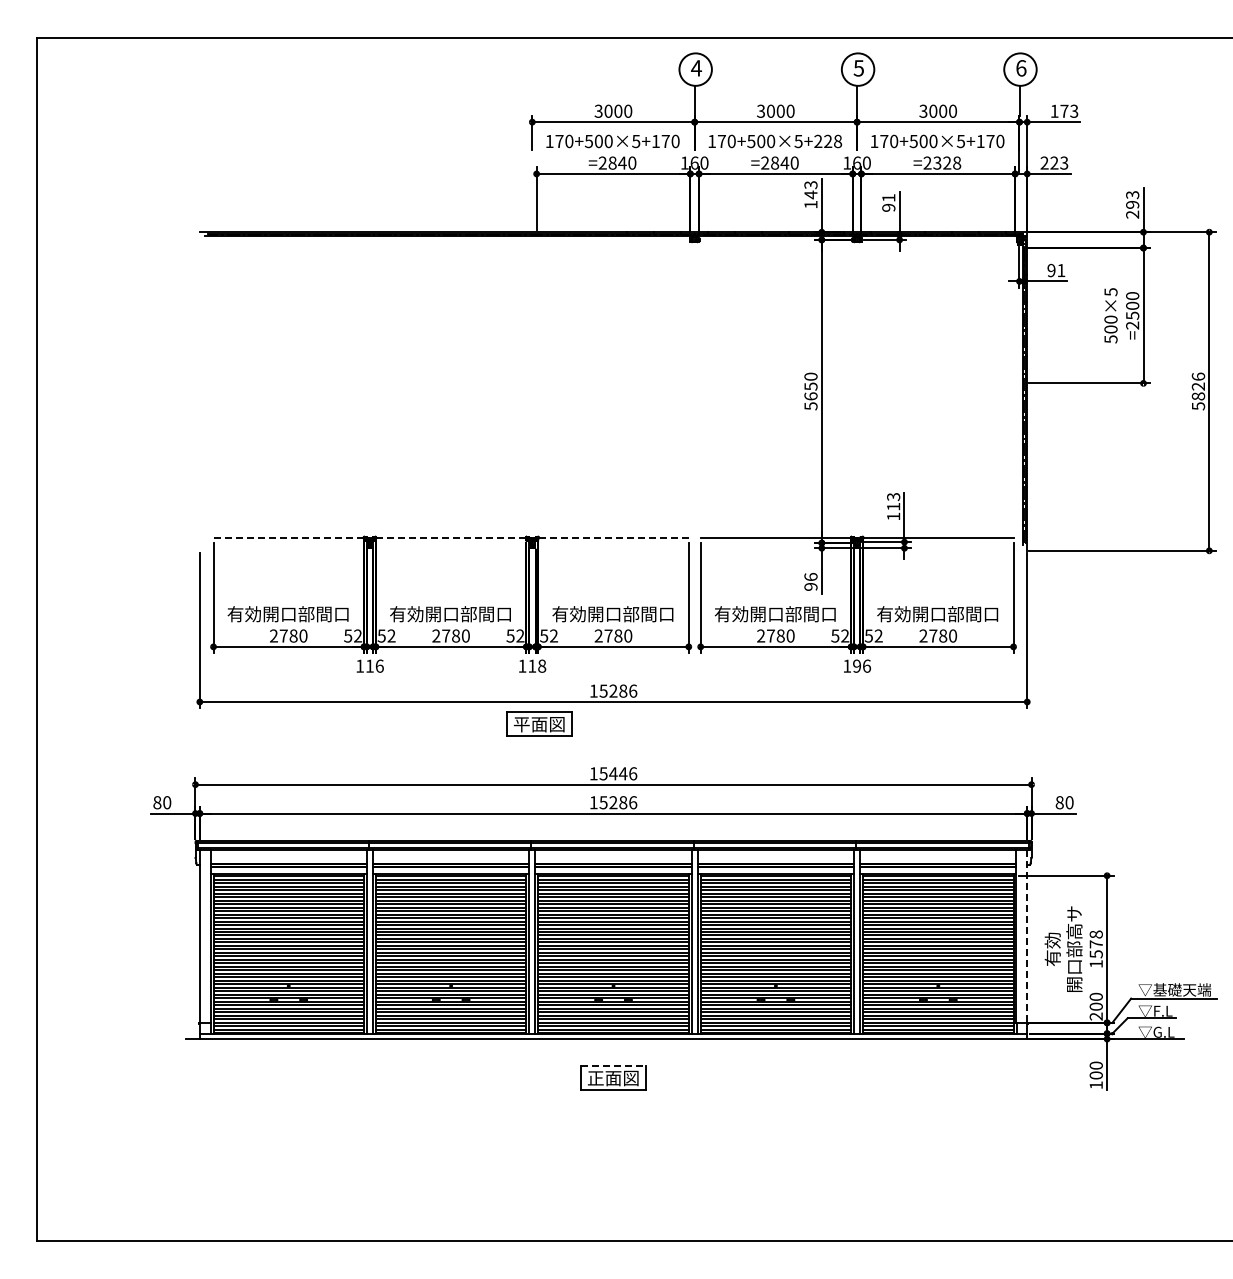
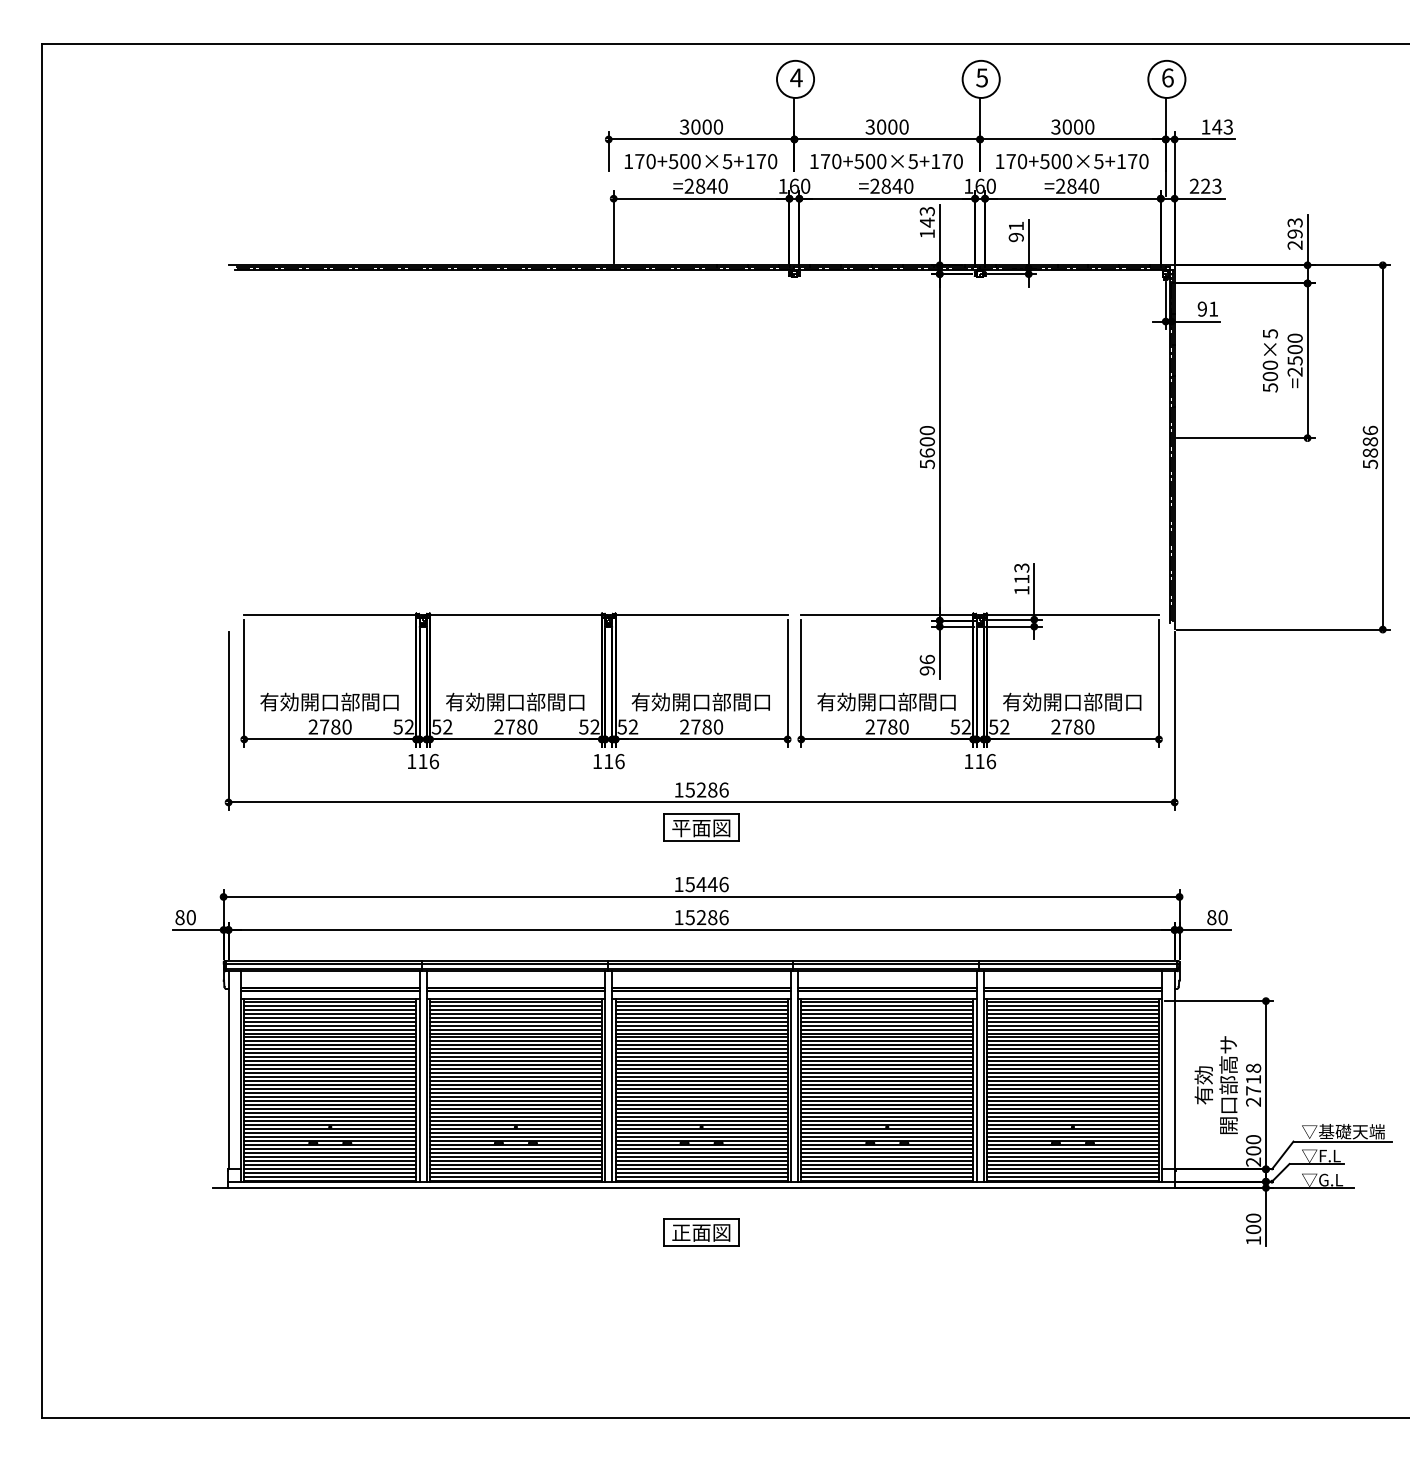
text: (1064, 110) -> (1217, 126), 173 -> 143
text: (828, 140) -> (947, 160), 170+500×5+228 -> 170+500×5+170
text: (947, 162) -> (1083, 185), =2328 -> =2840
text: (810, 386) -> (926, 441), 5650 -> 5600
text: (1198, 386) -> (1370, 441), 5826 -> 5886
line: (288, 537) -> (329, 614), dashed -> solid
line: (451, 537) -> (516, 614), dashed -> solid
line: (613, 537) -> (701, 614), dashed -> solid
text: (542, 665) -> (620, 760), 118 -> 116
text: (856, 665) -> (979, 760), 196 -> 116
part: (539, 723) -> (701, 827), moved
line: (1027, 936) -> (1174, 1070), dashed -> solid
text: (1095, 954) -> (1252, 1091), 1578 -> 2718
line: (613, 1066) -> (701, 1219), dashed -> solid

